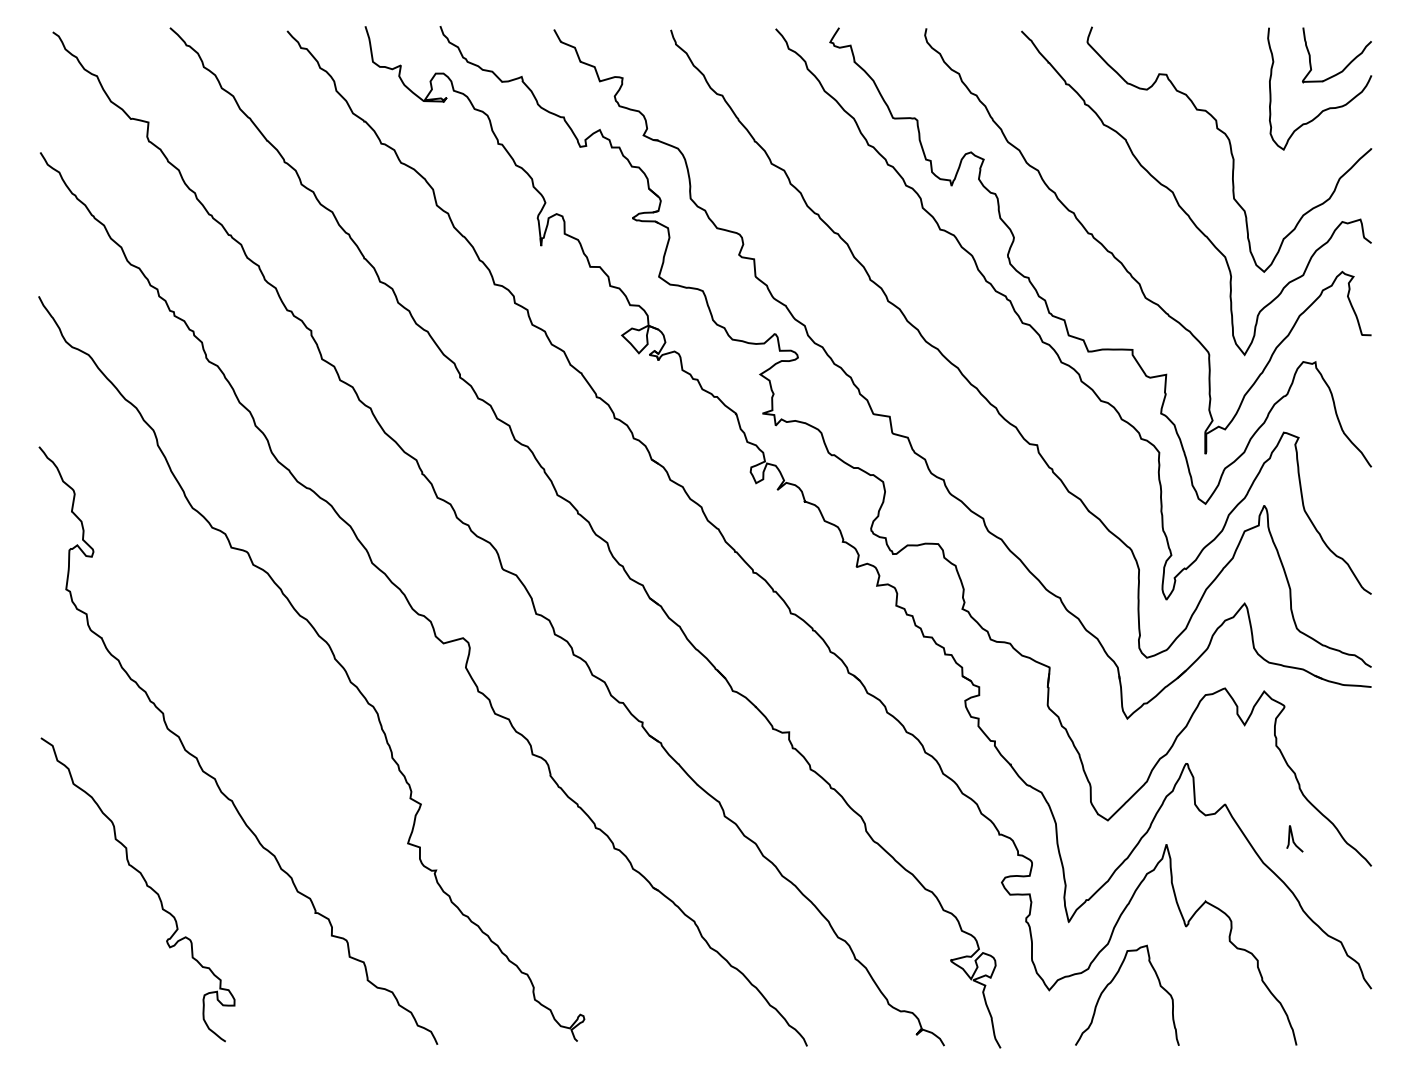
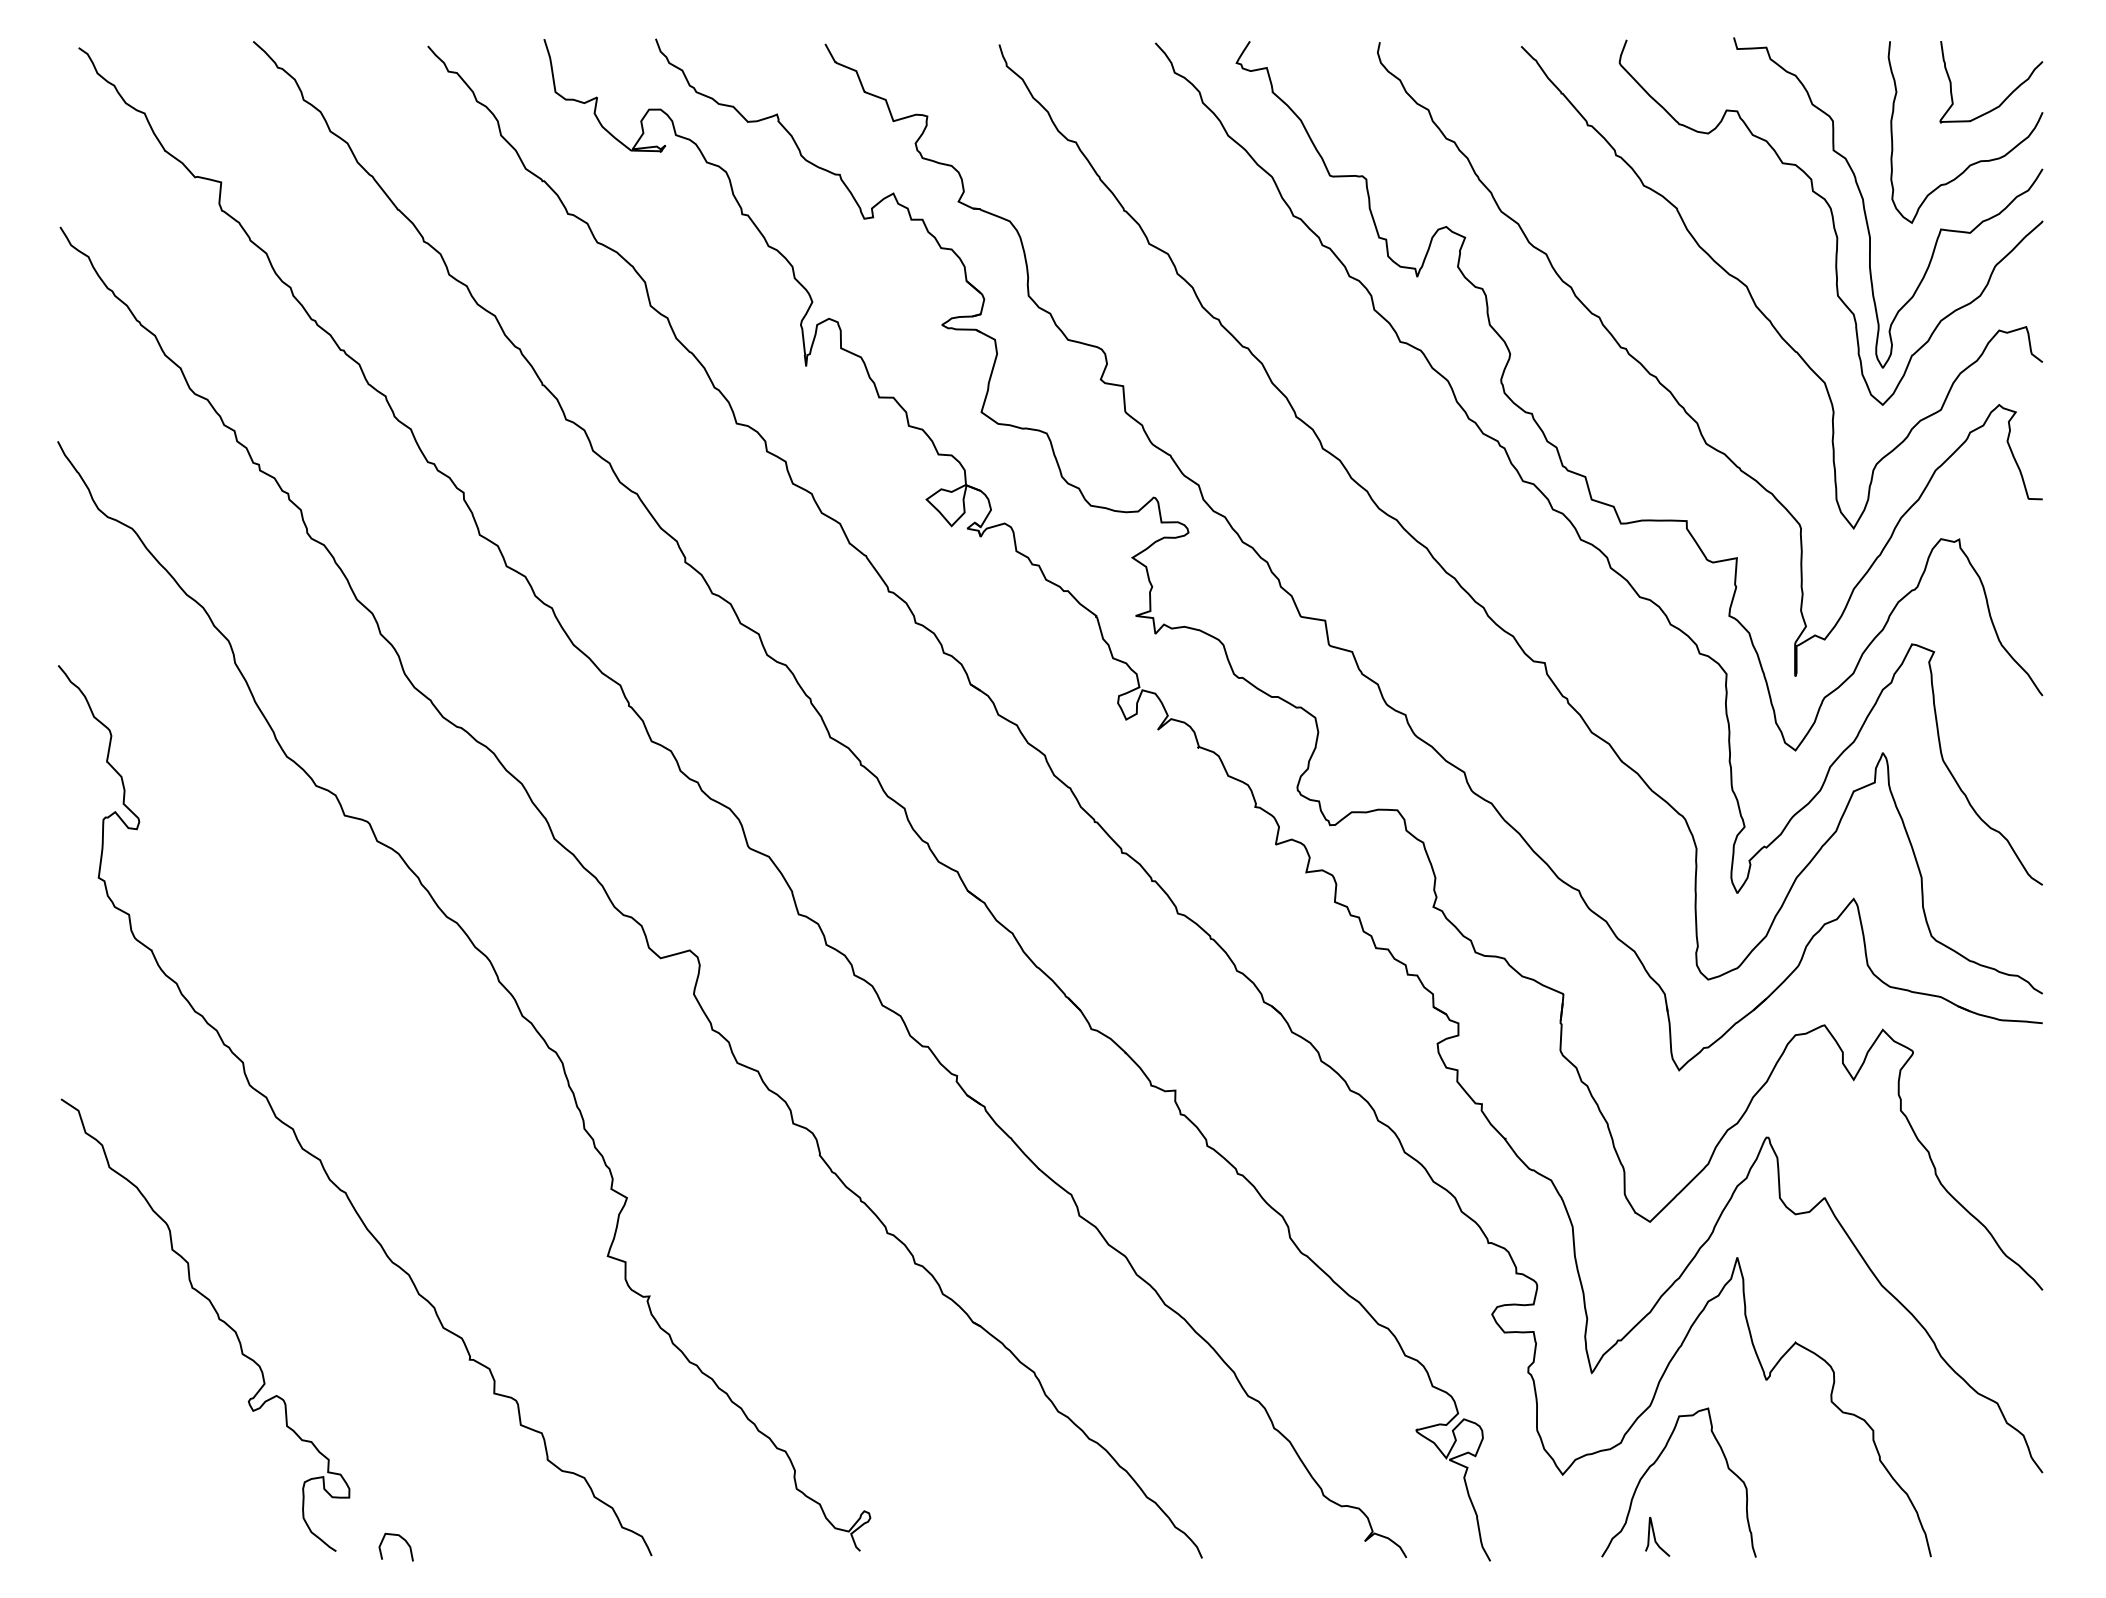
curve: (1252, 136) -> (1865, 203), added
curve: (1293, 838) -> (1655, 1536), moved
curve: (269, 1033) -> (401, 1539), added

